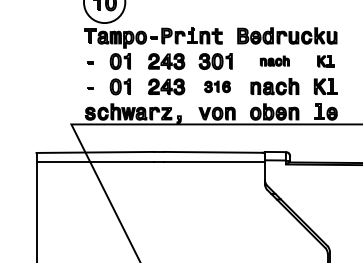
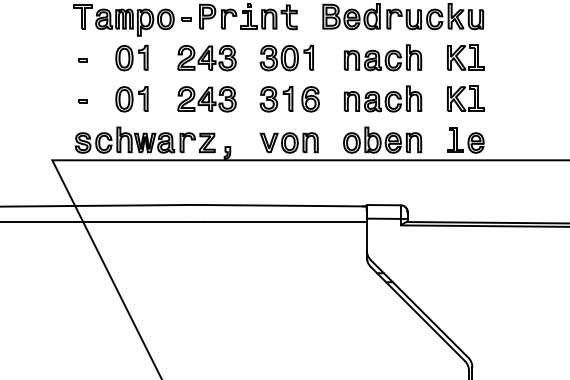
part: (274, 60) -> (382, 56), size x1.67
part: (325, 61) -> (465, 58), size x1.43
part: (217, 86) -> (289, 98), size x1.43

